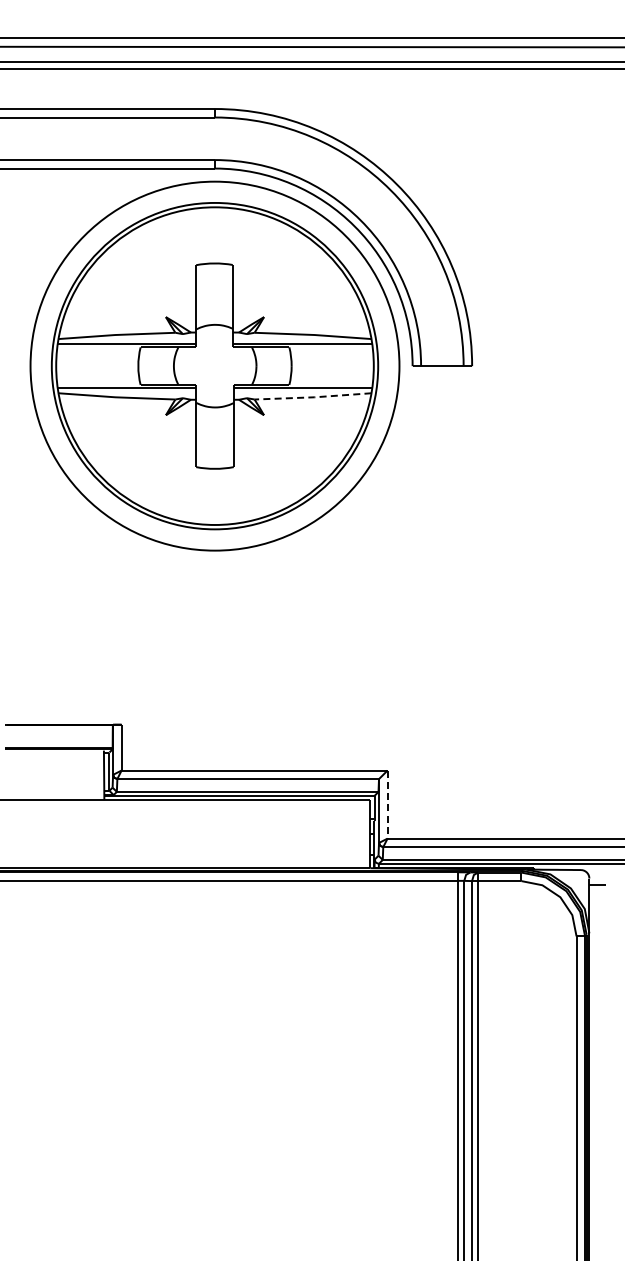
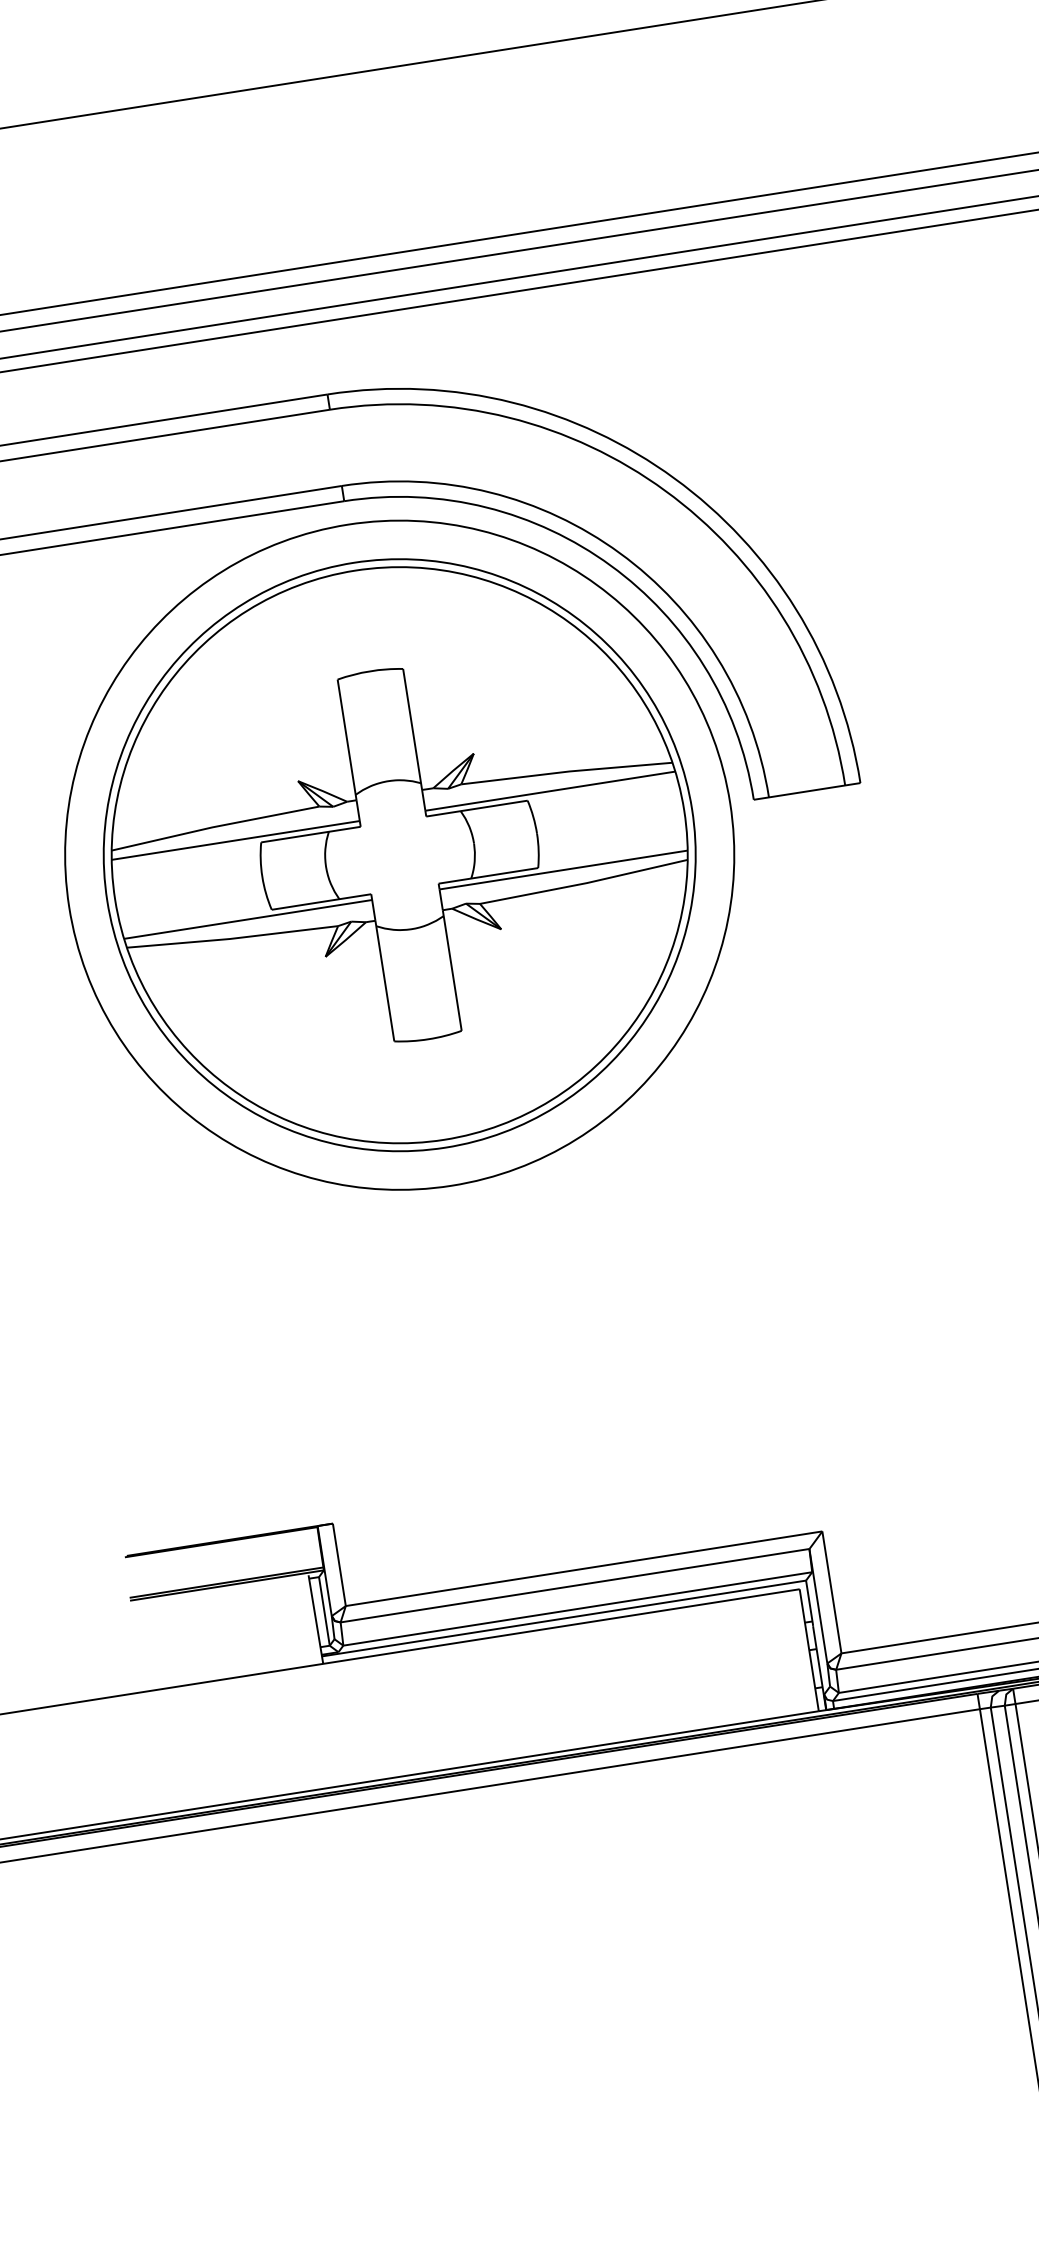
line: (312, 397) -> (583, 884), dashed -> solid
line: (387, 805) -> (832, 1594), dashed -> solid

